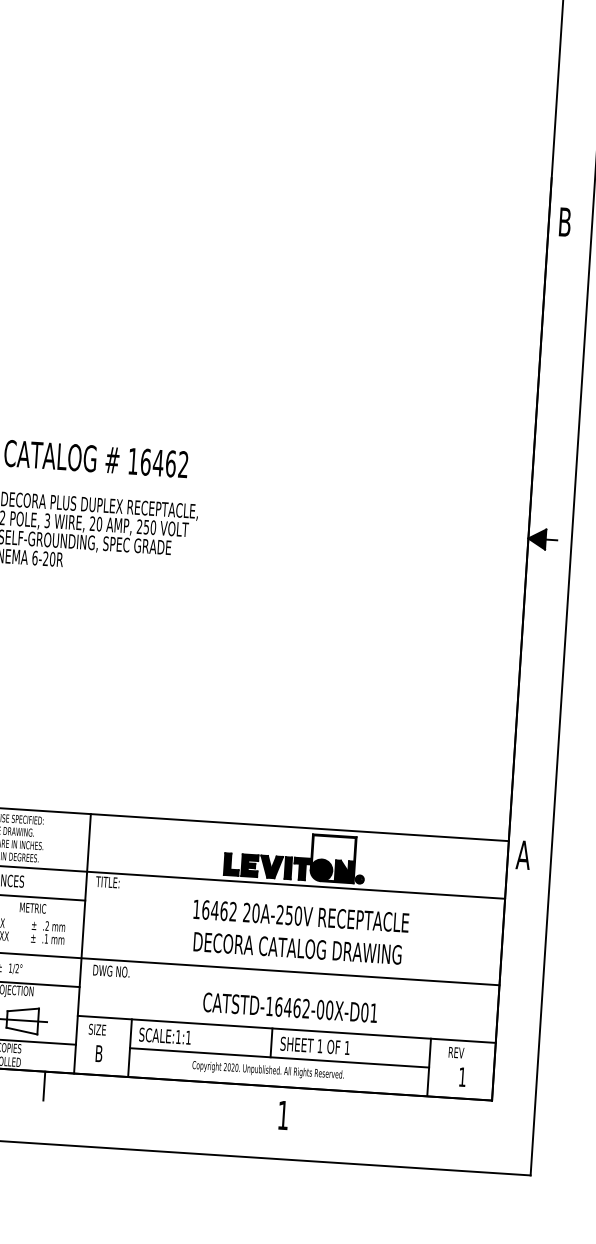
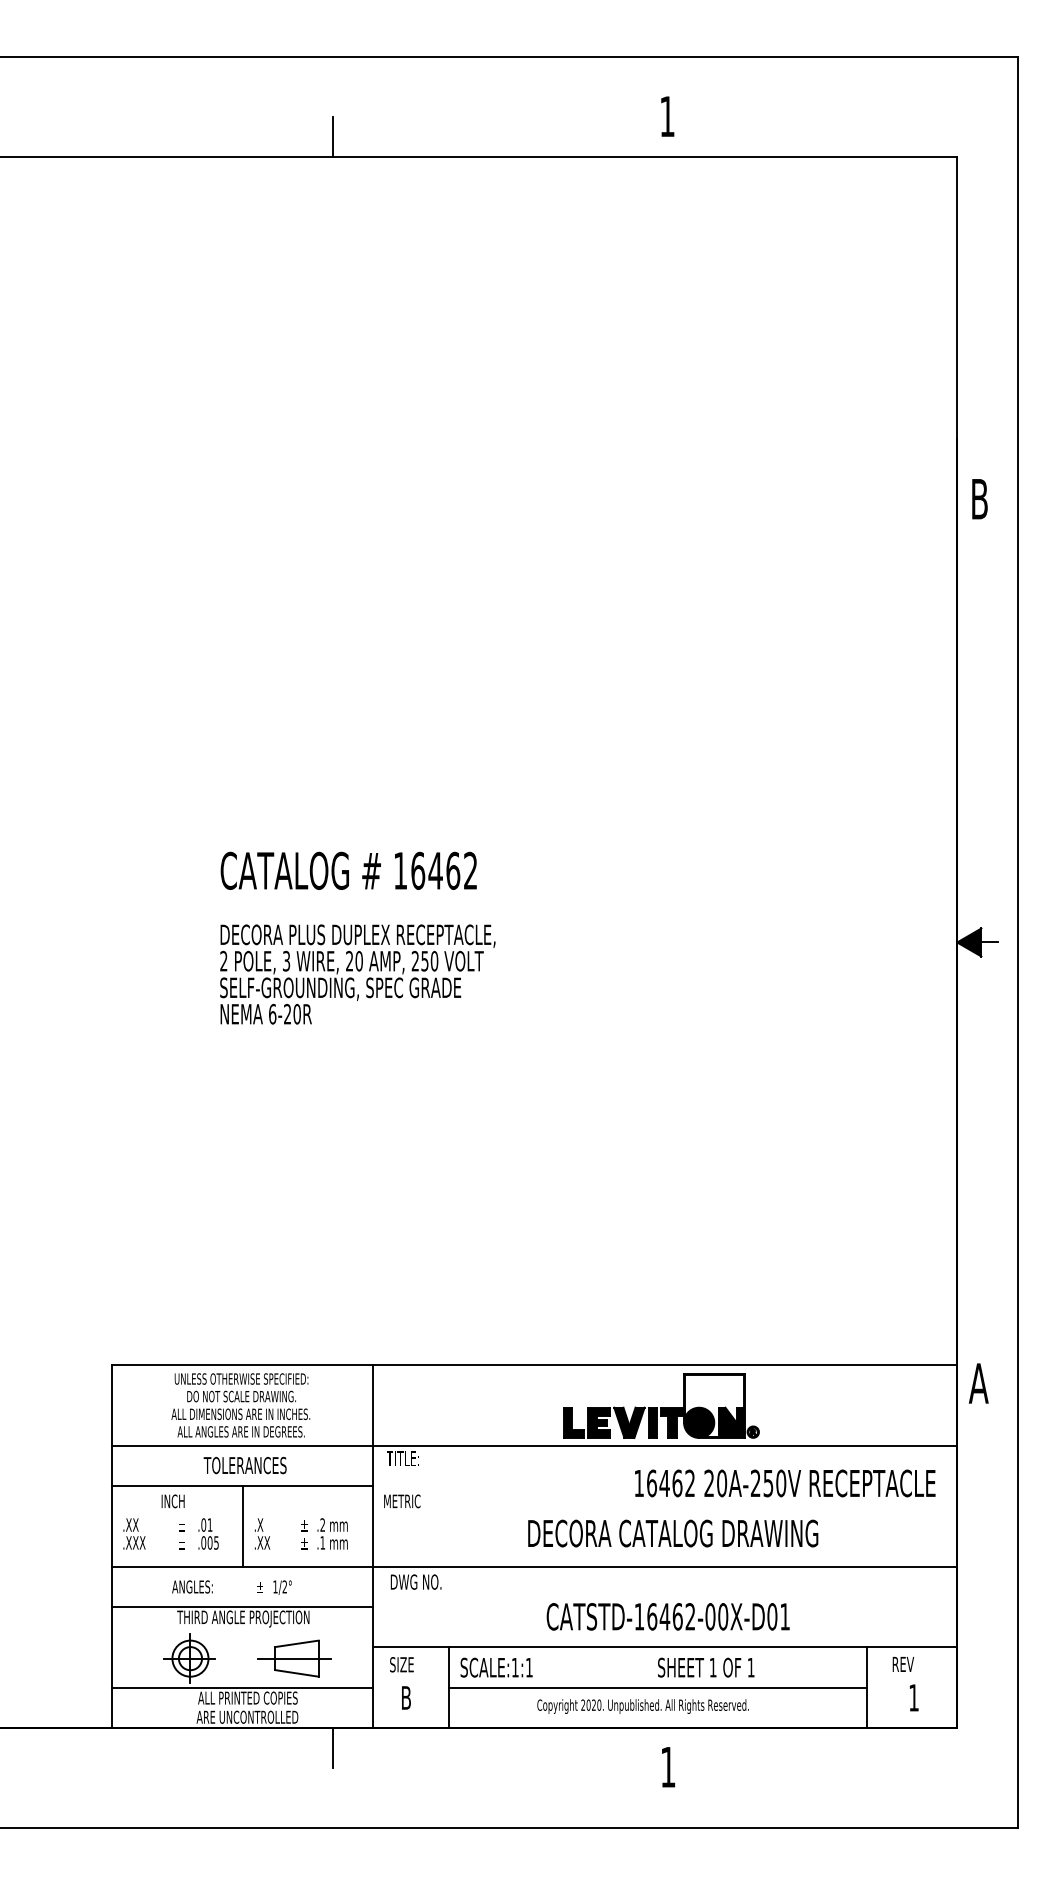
text: (33, 908) -> (402, 1501), moved
text: (301, 916) -> (785, 1483), moved
line: (271, 1042) -> (645, 1667), removed

